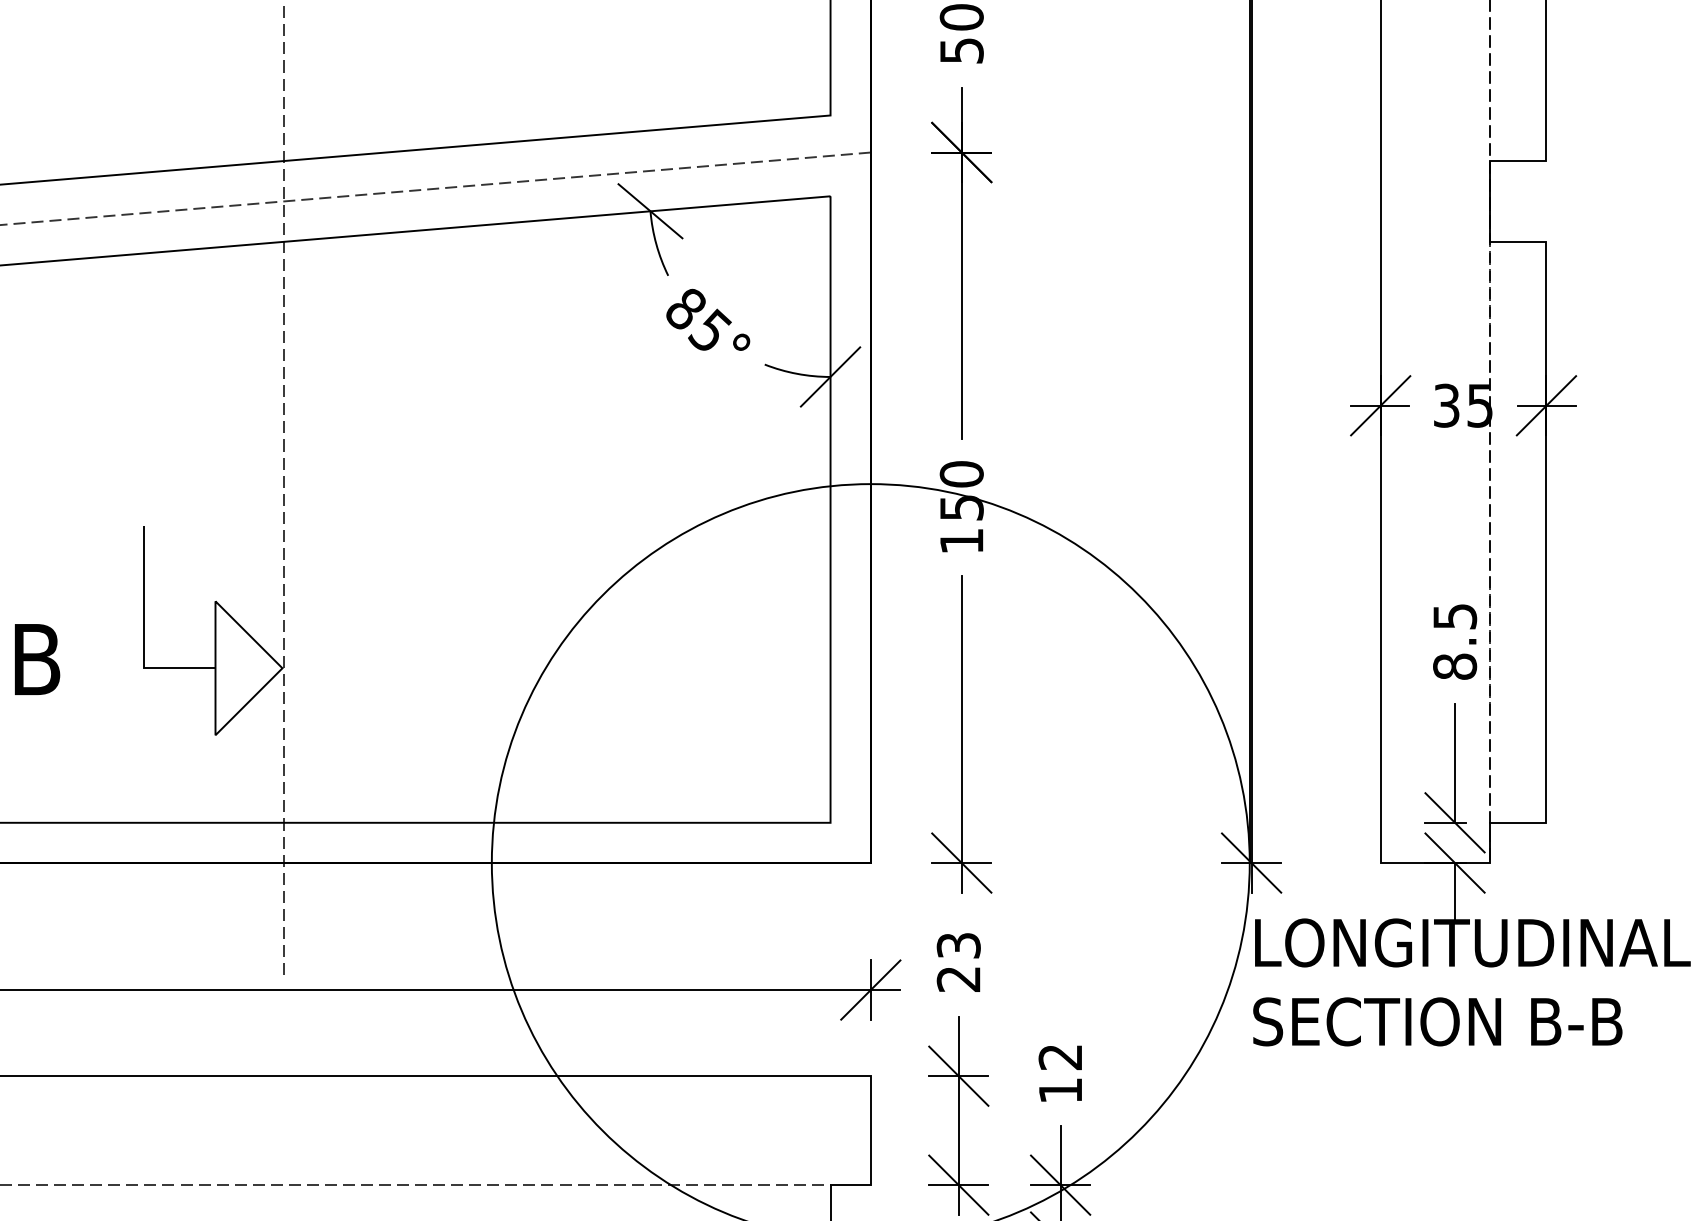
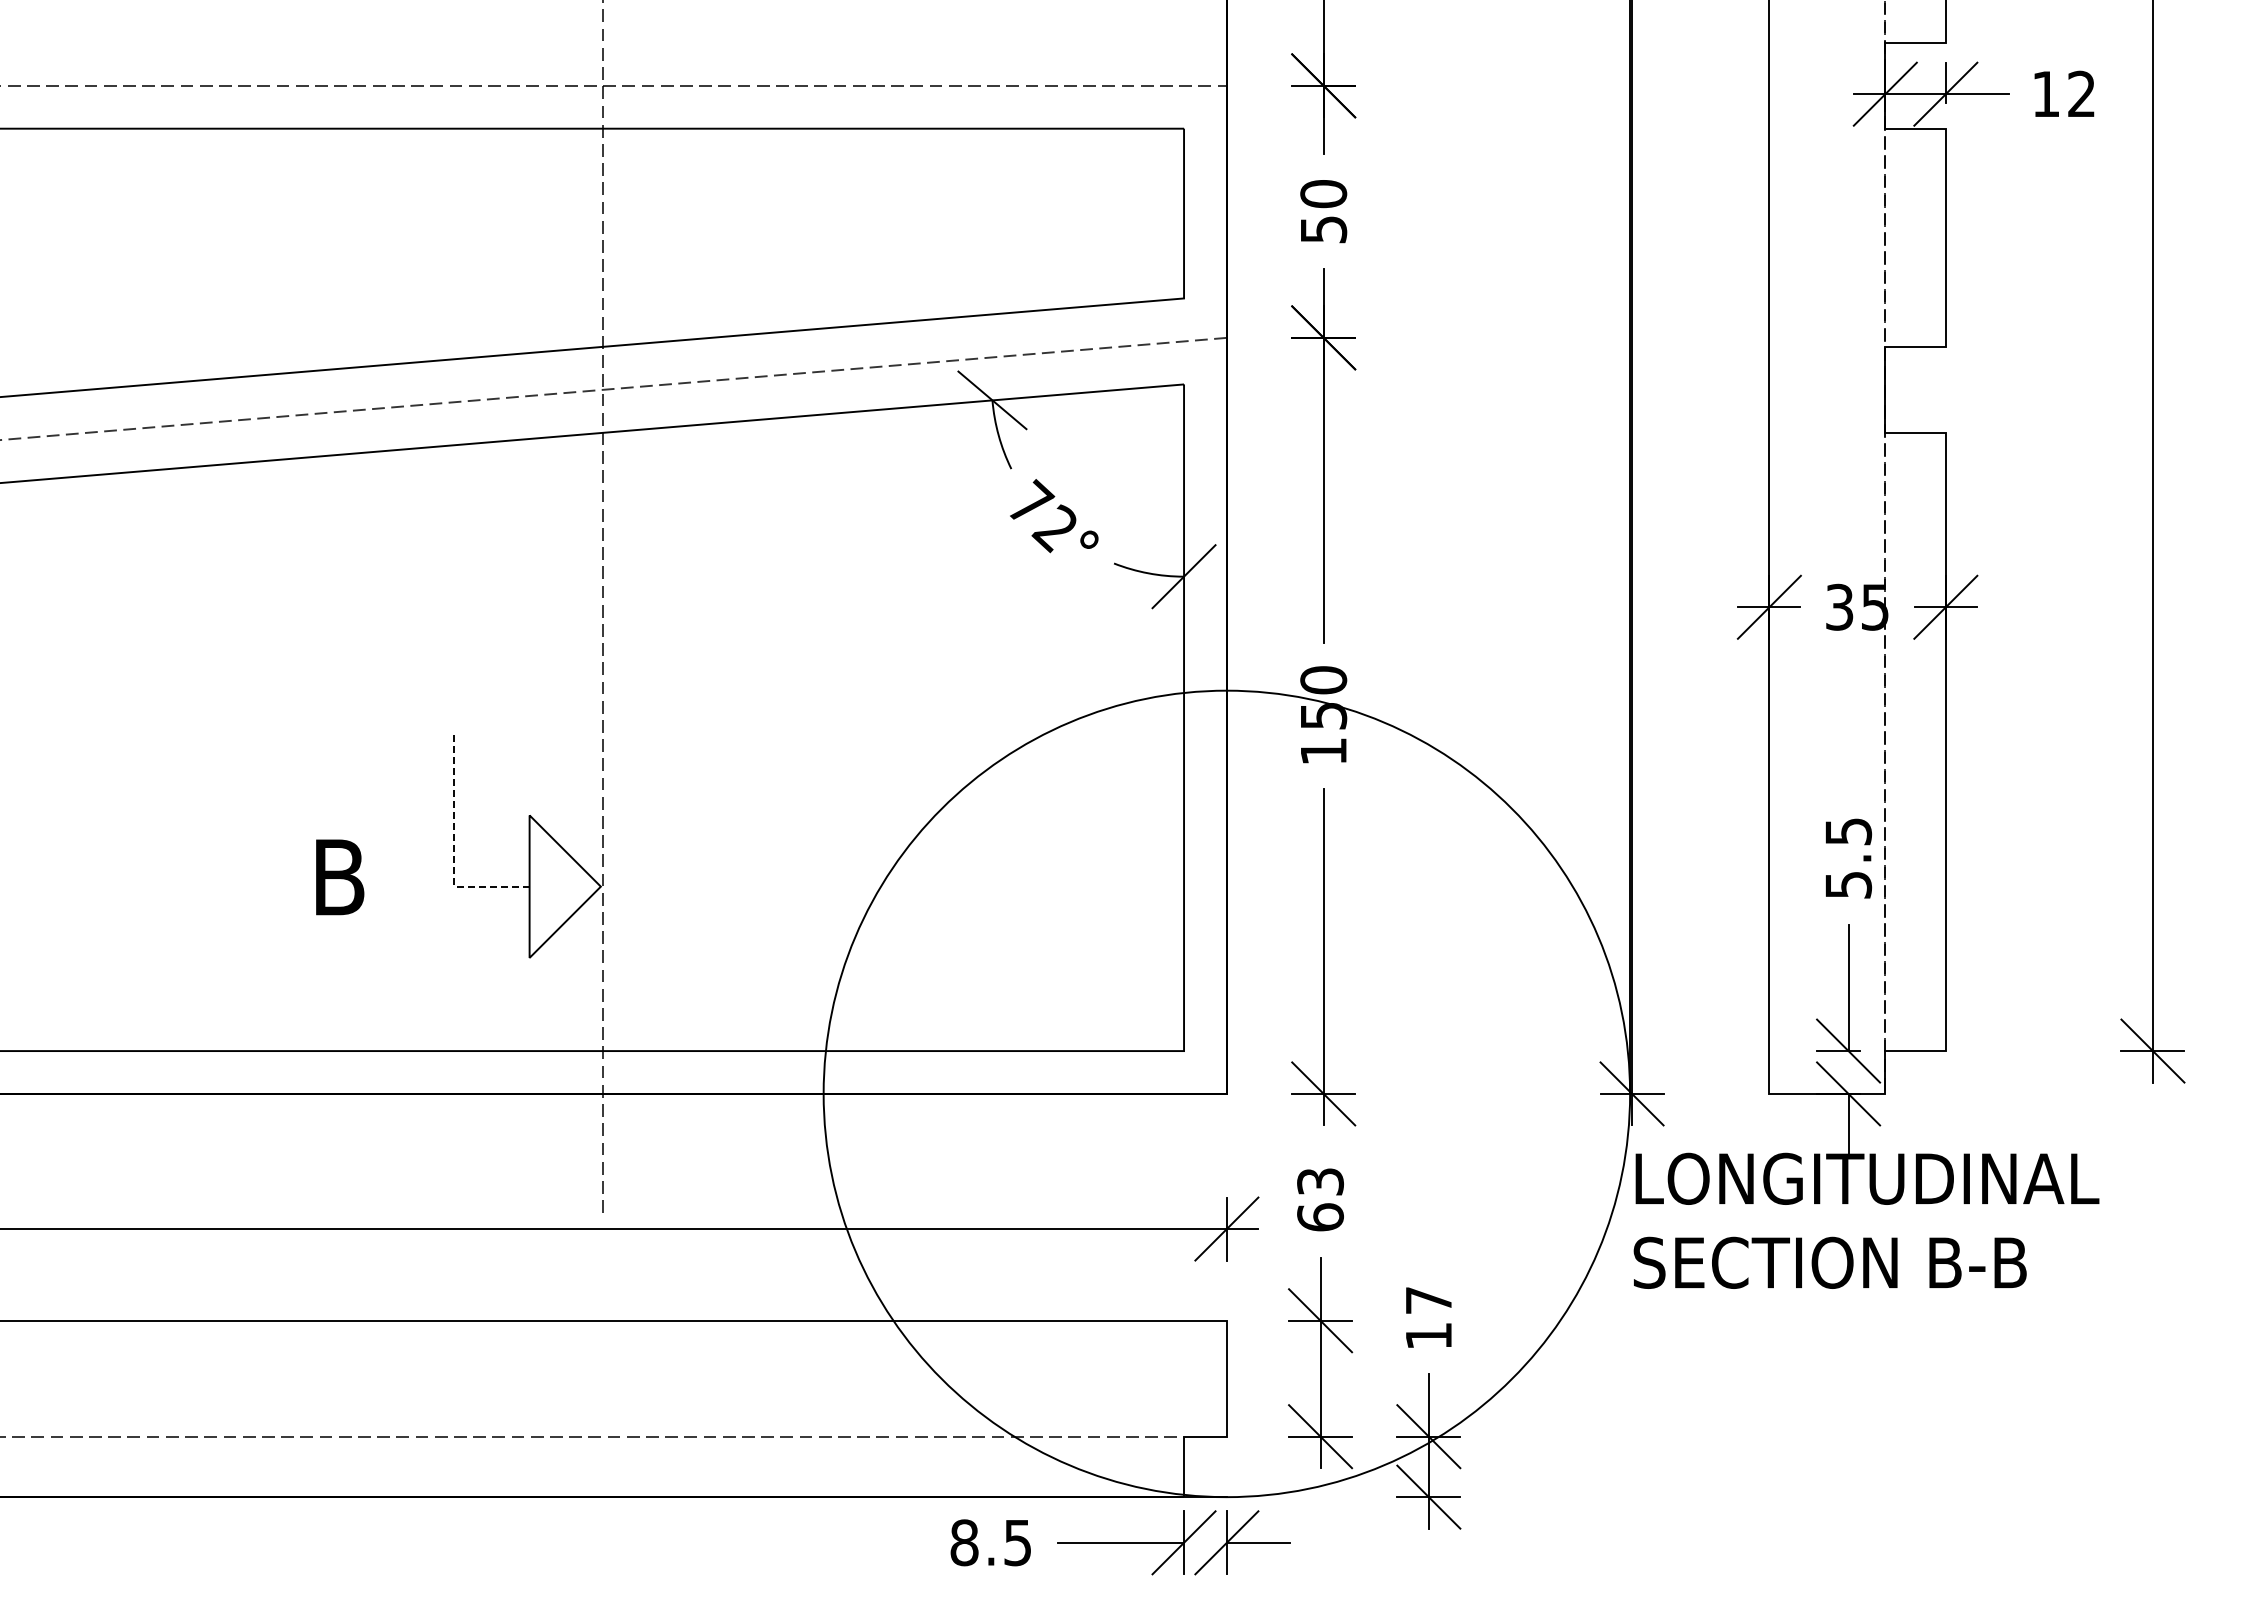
text: (699, 320) -> (1044, 516), 85° -> 72°
line: (144, 632) -> (454, 848), solid -> dashed
text: (1455, 666) -> (1848, 884), 8.5 -> 5.5
text: (958, 979) -> (1320, 1217), 23 -> 63
text: (1060, 1057) -> (1428, 1300), 12 -> 17

